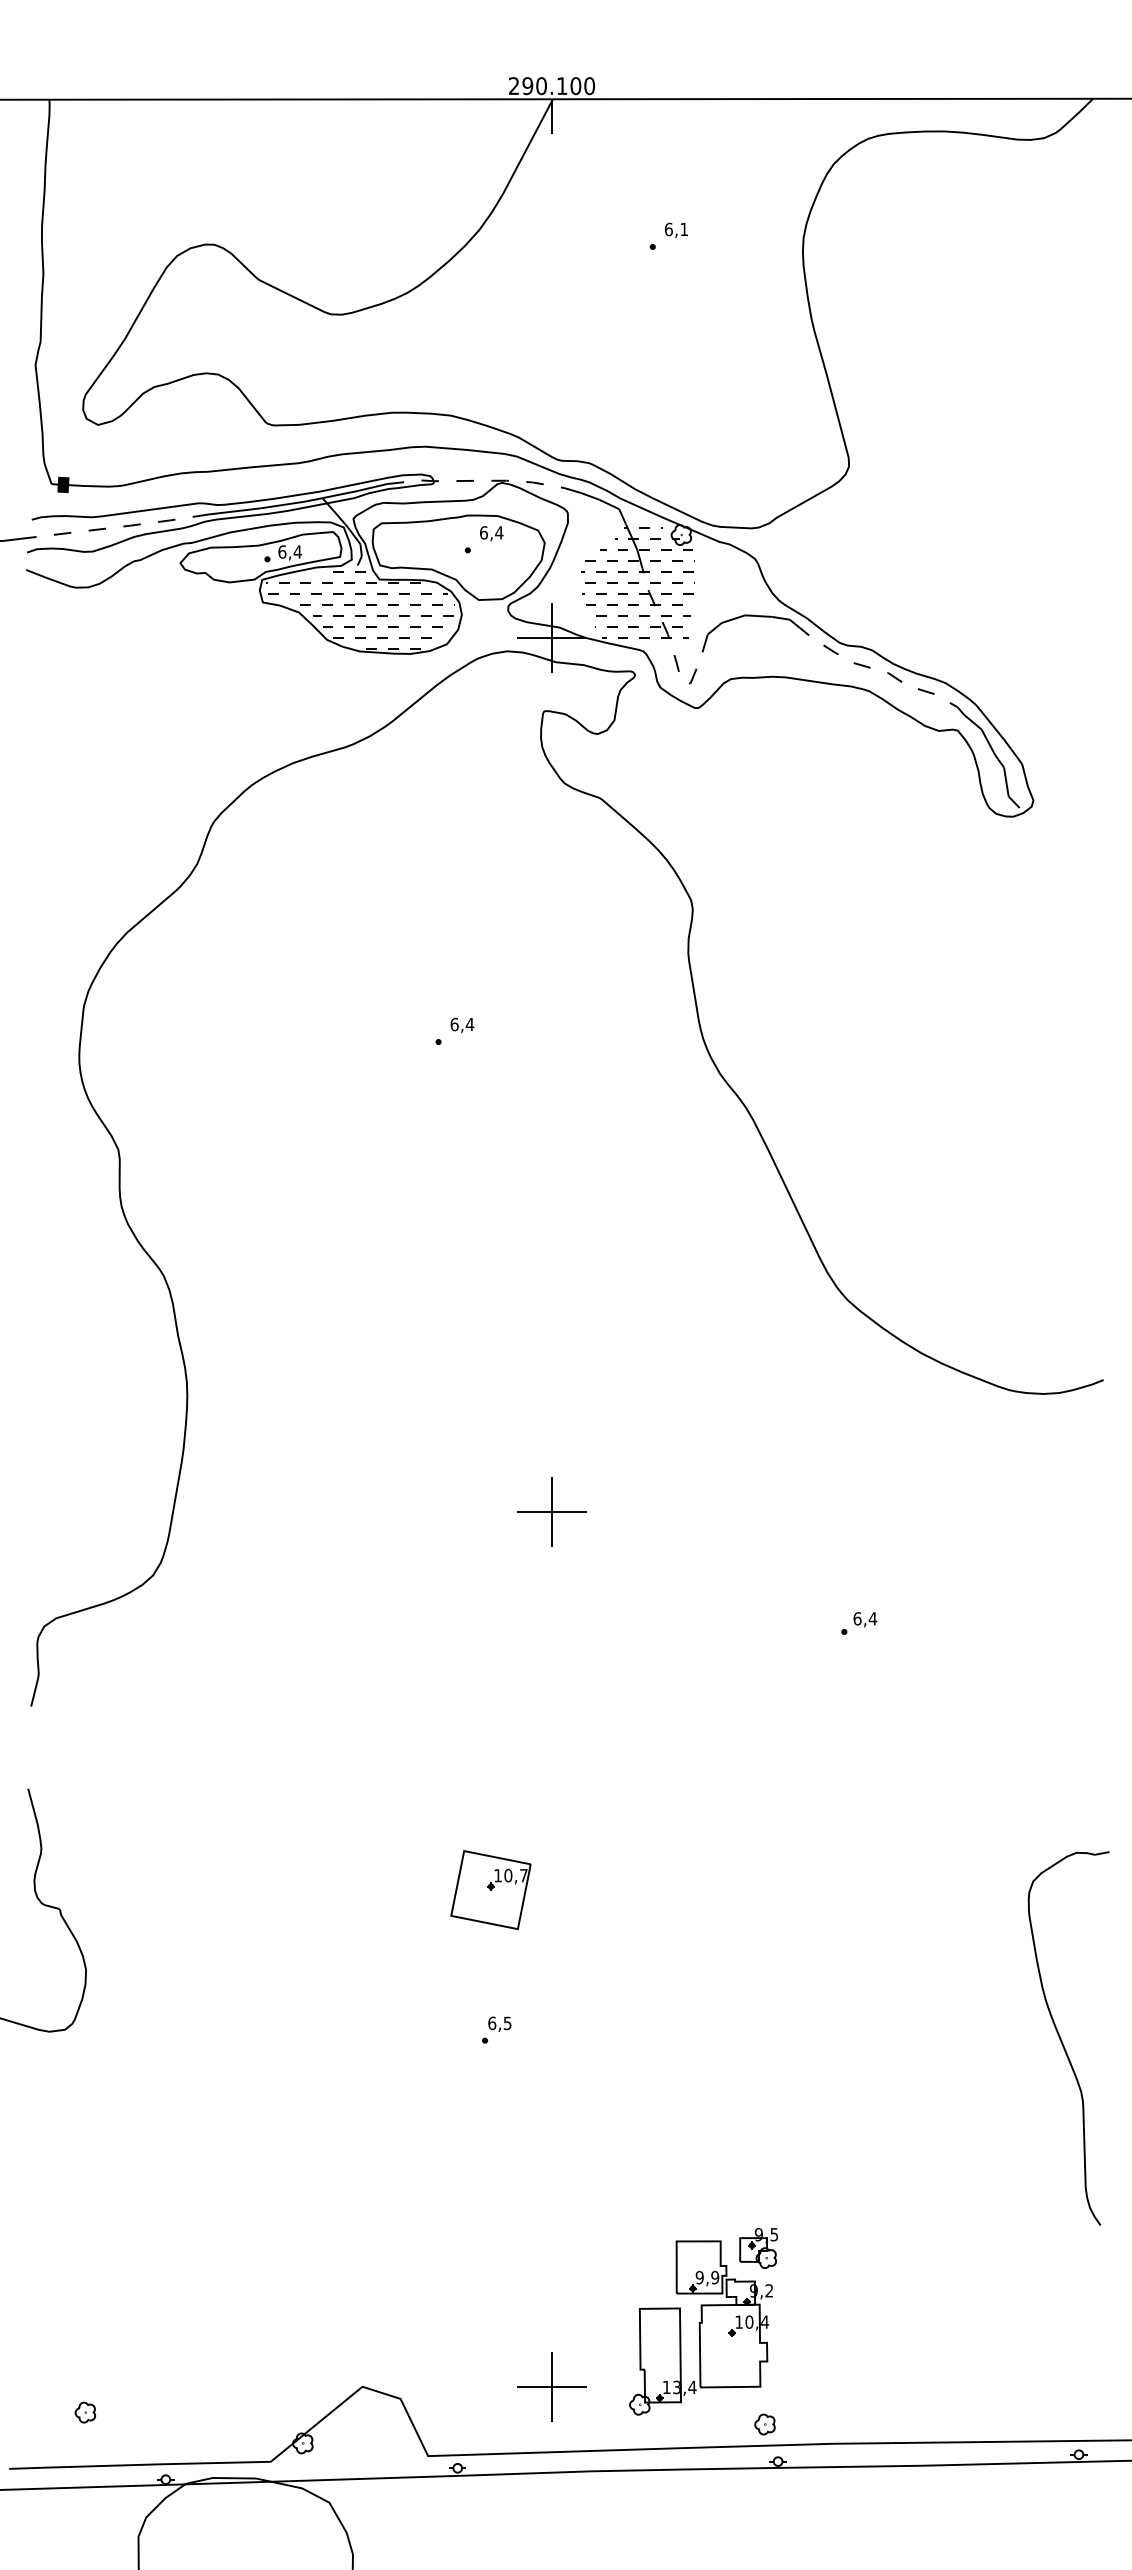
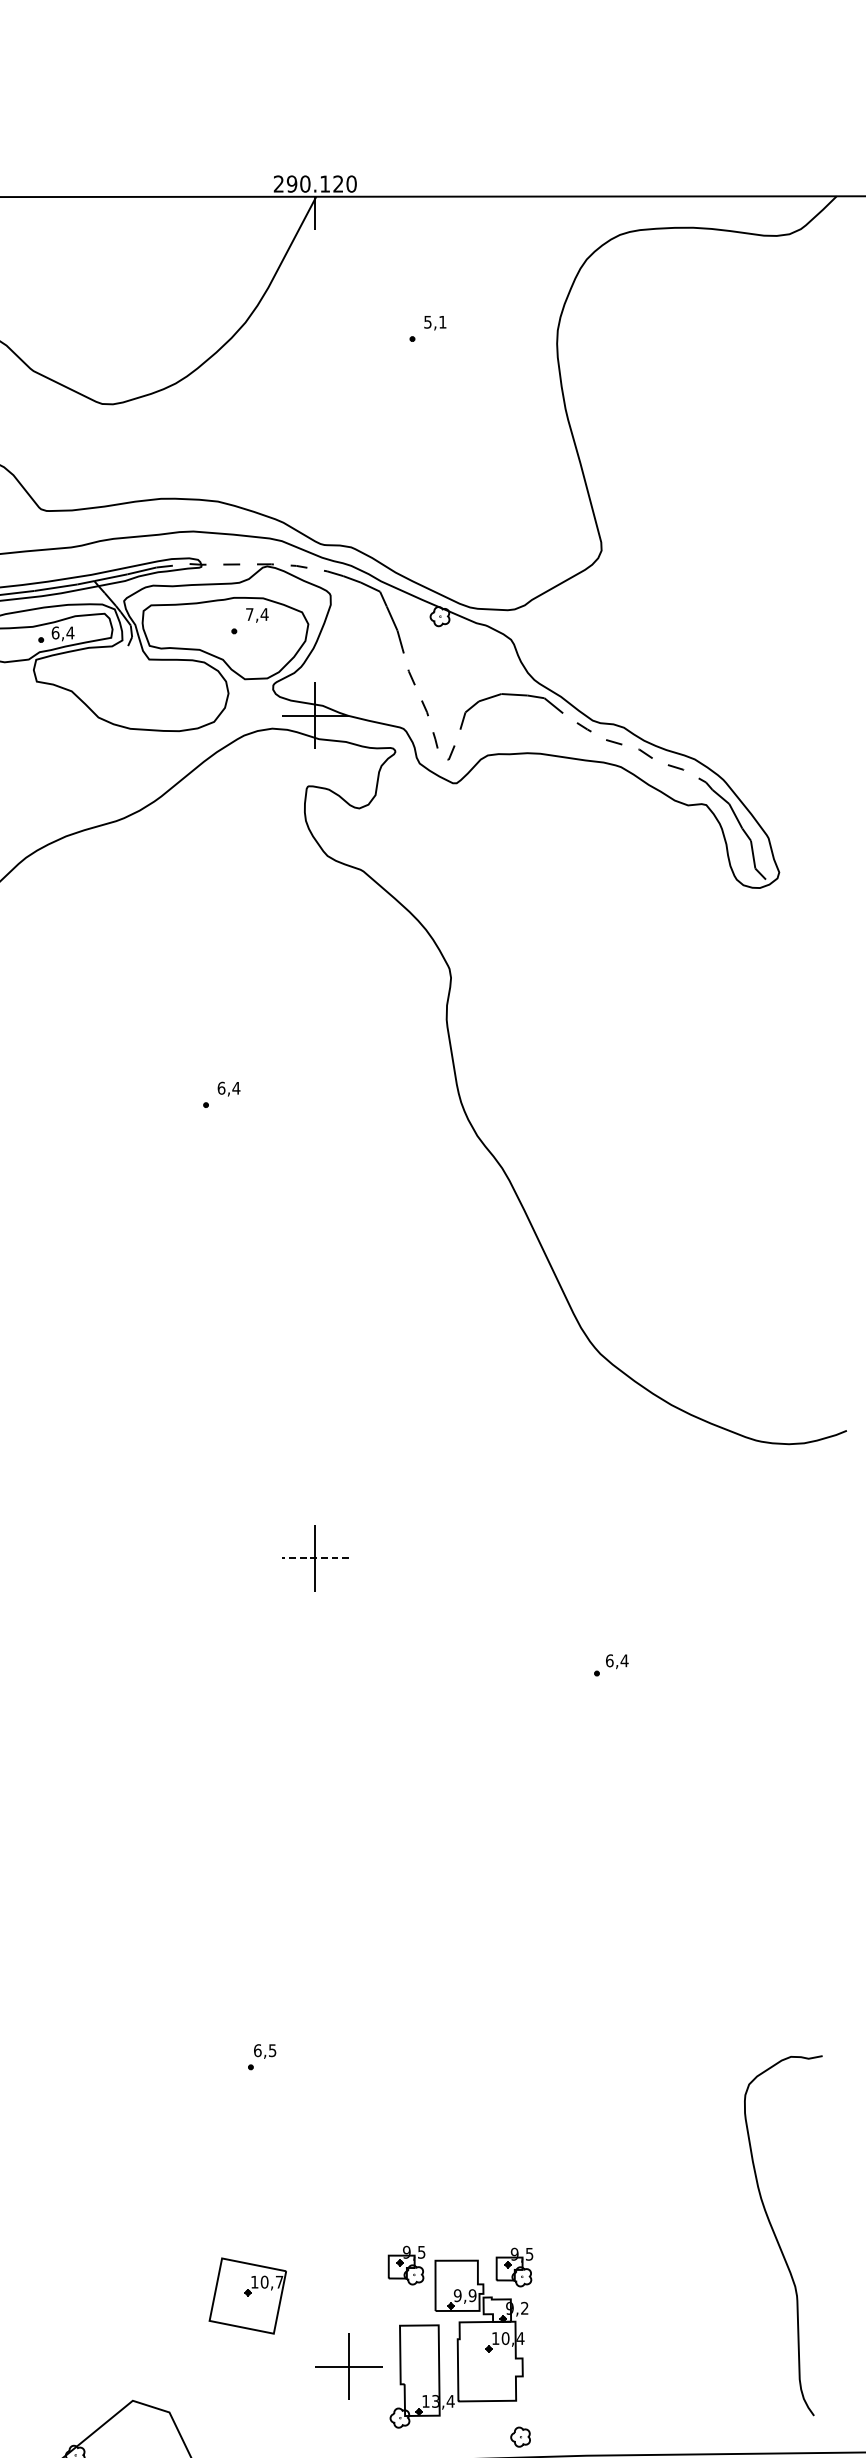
text: (575, 86) -> (338, 184), 290.100 -> 290.120
text: (668, 229) -> (427, 322), 6,1 -> 5,1
text: (483, 532) -> (249, 614), 6,4 -> 7,4
hatch: (637, 582) -> (397, 662), removed
hatch: (360, 610) -> (130, 689), removed
line: (551, 1512) -> (314, 1558), solid -> dashed
part: (490, 1890) -> (247, 2296), moved
curve: (1062, 2040) -> (777, 2237), moved
part: (646, 2246) -> (406, 2265), added
part: (551, 2386) -> (348, 2365), moved

